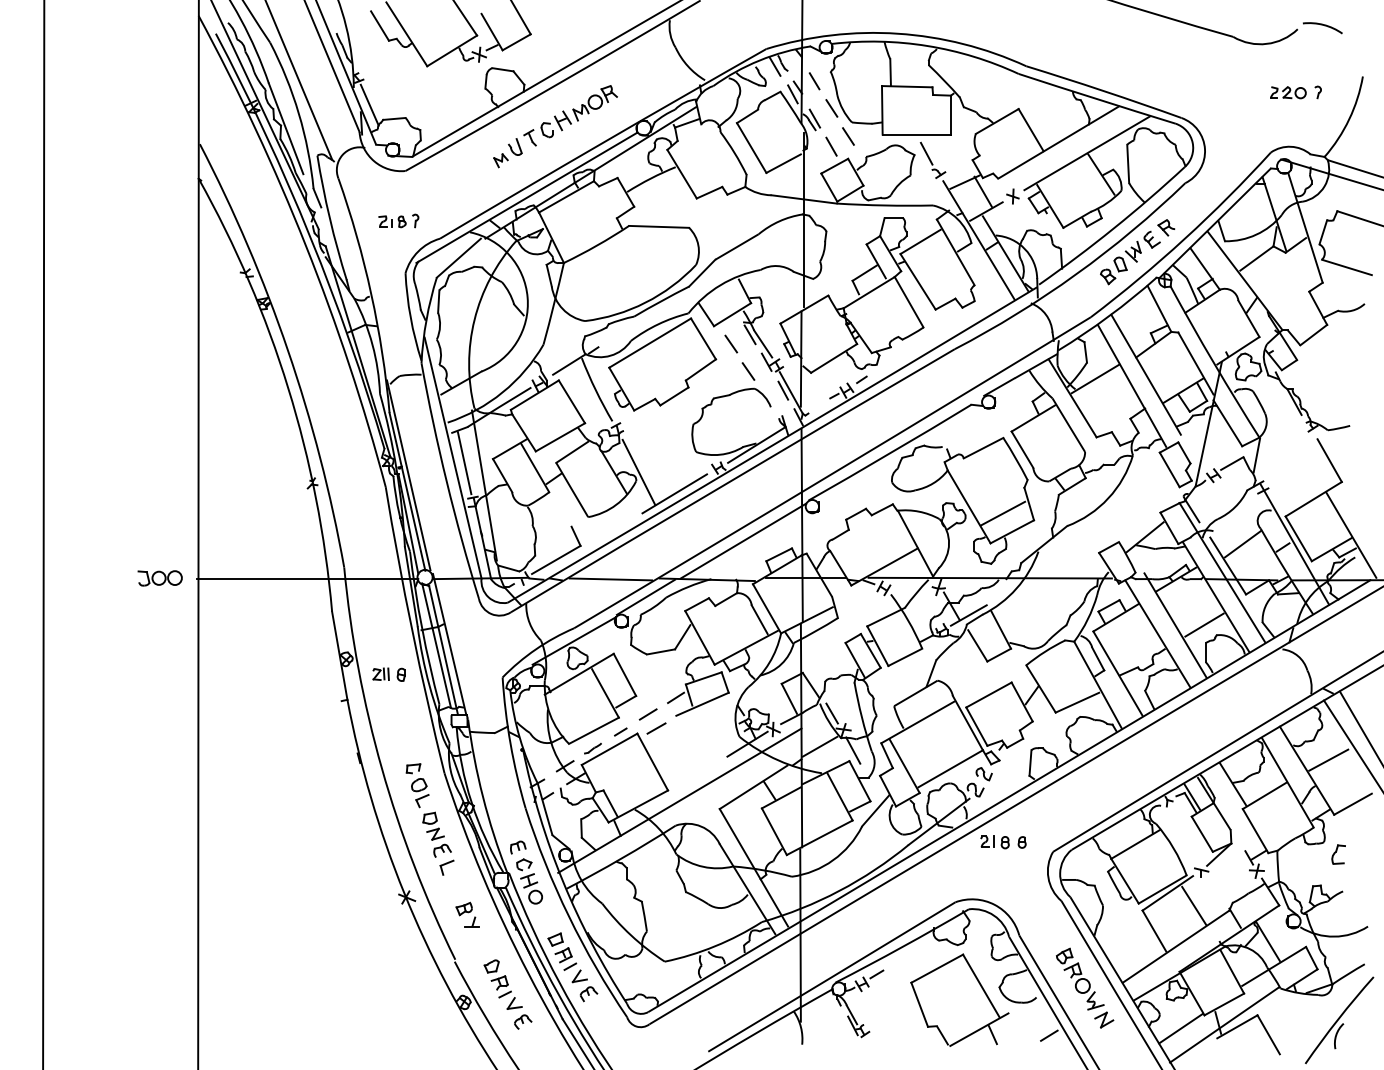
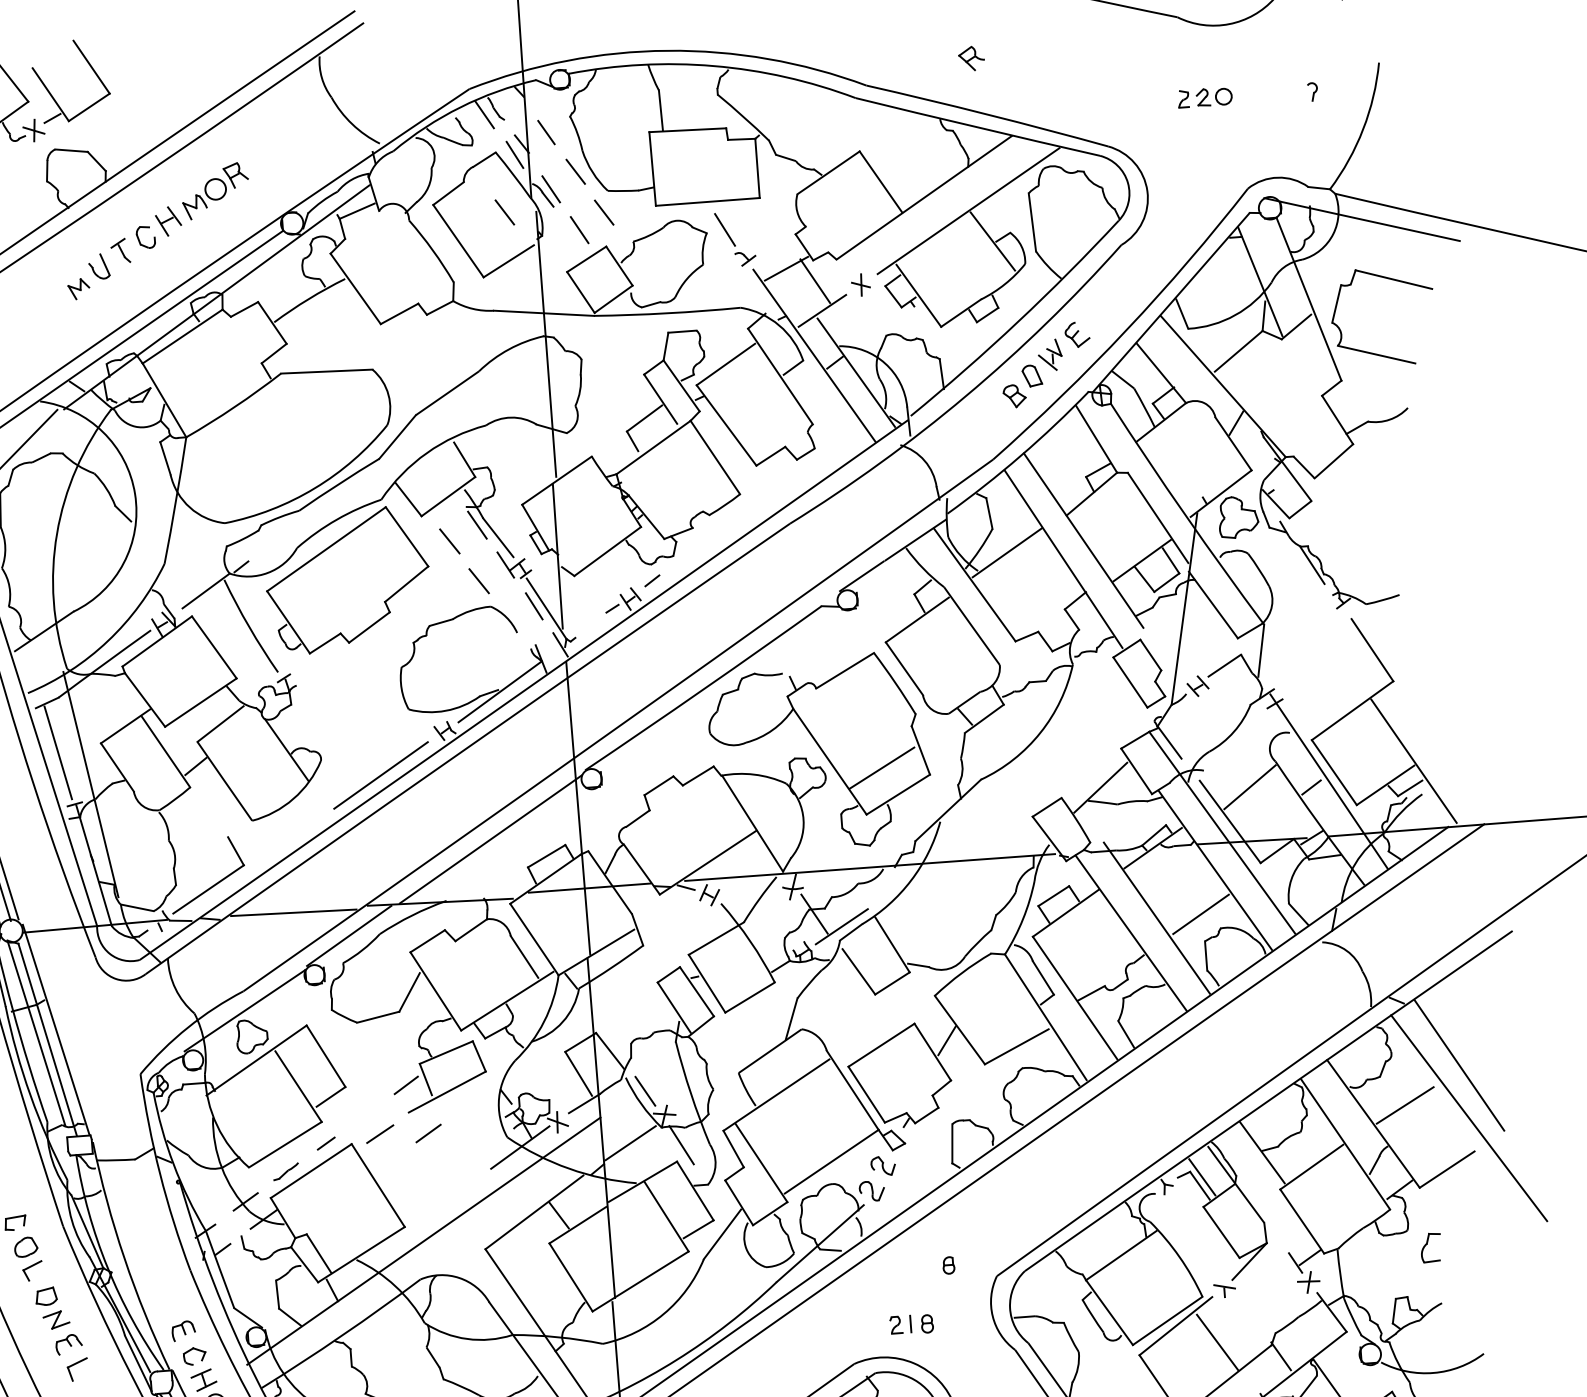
part: (1288, 92) -> (1205, 97), moved
line: (783, 131) -> (504, 212), added
part: (1166, 227) -> (971, 58), moved
line: (638, 472) -> (323, 747), removed
line: (647, 714) -> (427, 1133), moved
part: (994, 842) -> (910, 1324), moved

